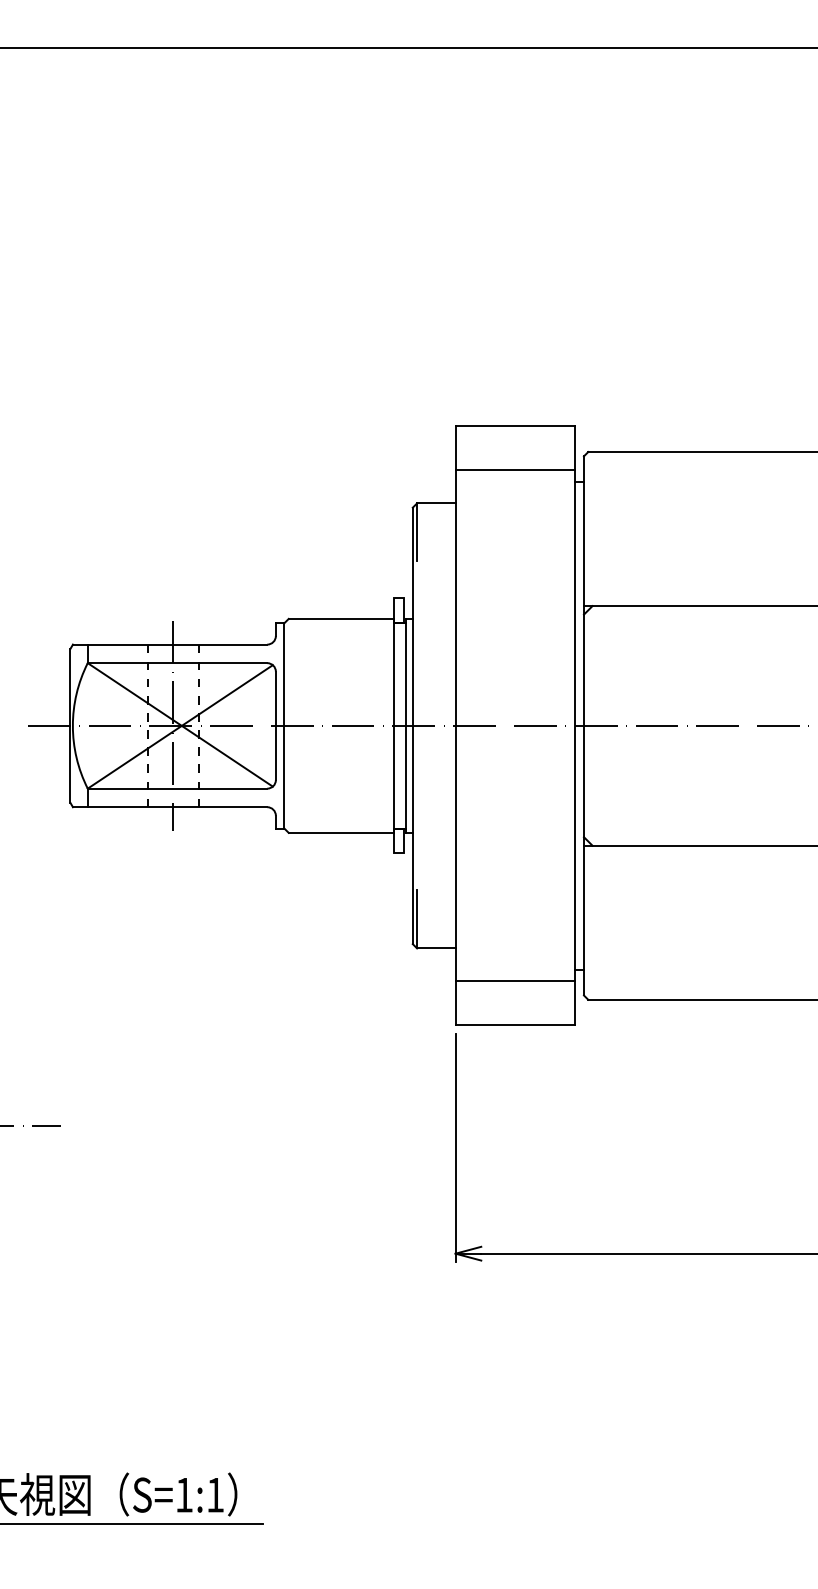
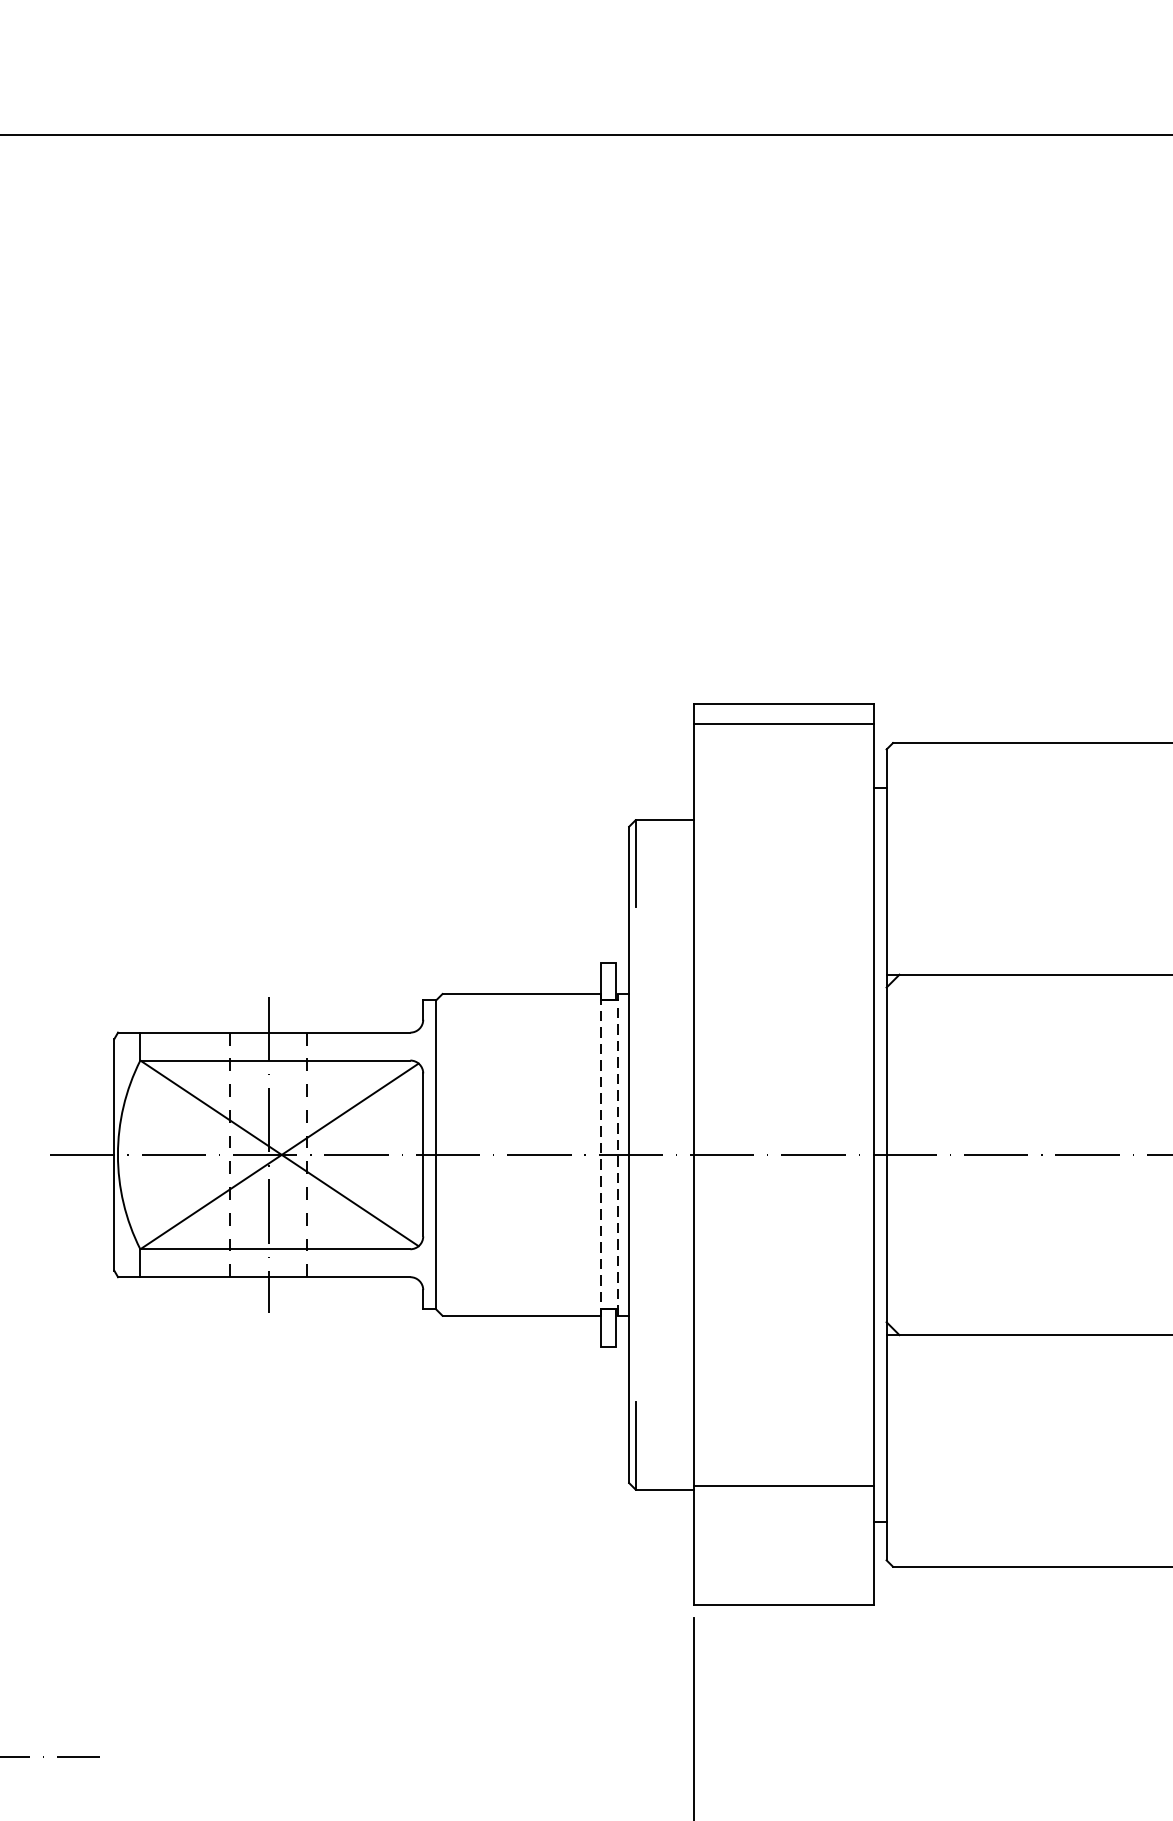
line: (515, 470) -> (783, 724), moved
line: (393, 725) -> (600, 1154), solid -> dashed
line: (405, 725) -> (618, 1154), solid -> dashed
line: (515, 981) -> (783, 1486), moved

